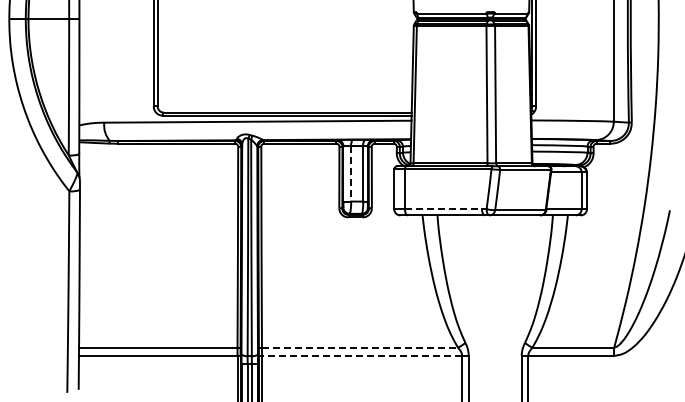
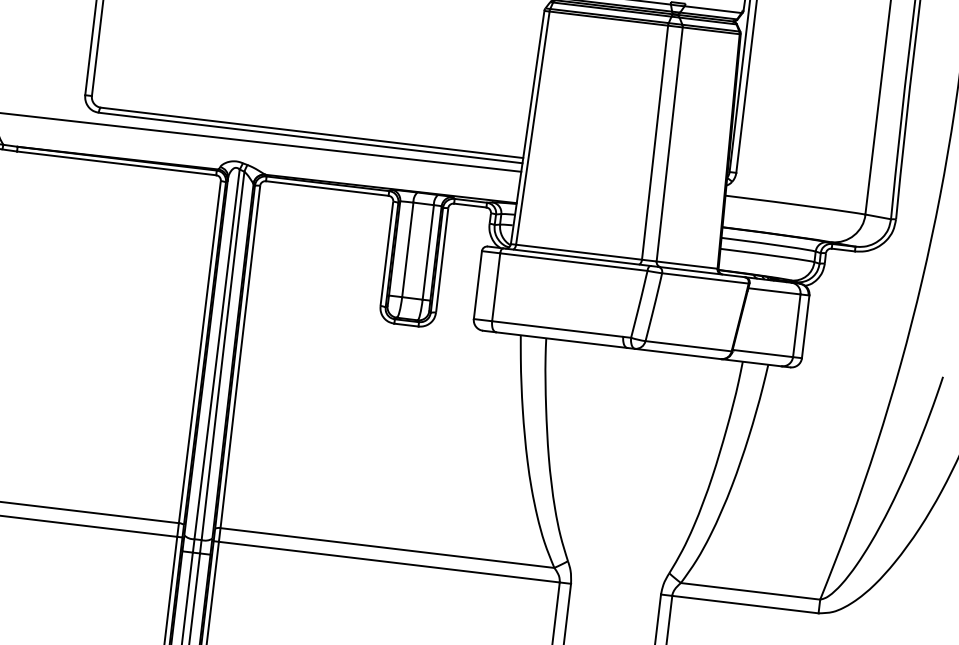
line: (351, 173) -> (408, 249), dashed -> solid
line: (443, 209) -> (557, 329), dashed -> solid
line: (360, 347) -> (388, 547), dashed -> solid
line: (361, 355) -> (388, 561), dashed -> solid

